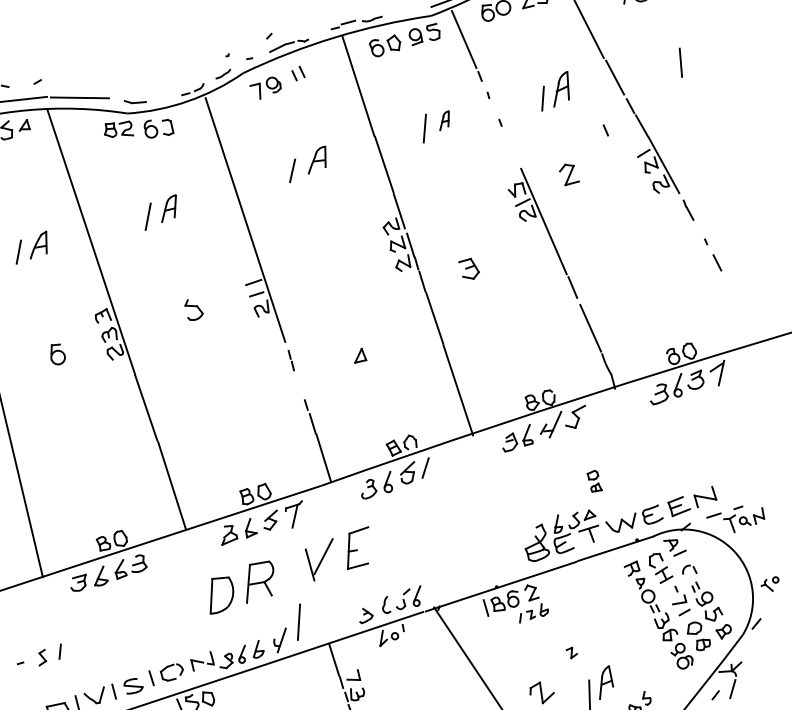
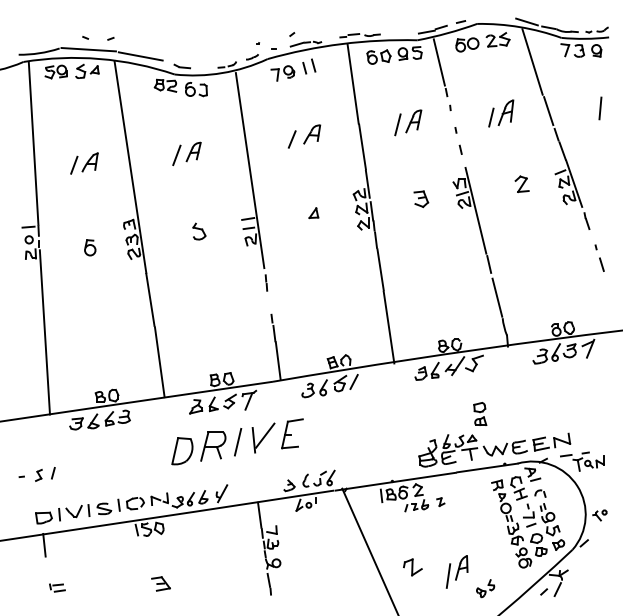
part: (298, 73) -> (309, 66), size x1.43
part: (444, 120) -> (413, 121), size x1.67
line: (605, 130) -> (460, 149), moved
part: (568, 174) -> (521, 184), moved
part: (469, 269) -> (421, 199), moved
part: (359, 356) -> (313, 213), moved
part: (594, 480) -> (480, 413), size x1.43
line: (299, 622) -> (238, 442), moved
part: (571, 653) -> (440, 502), moved

